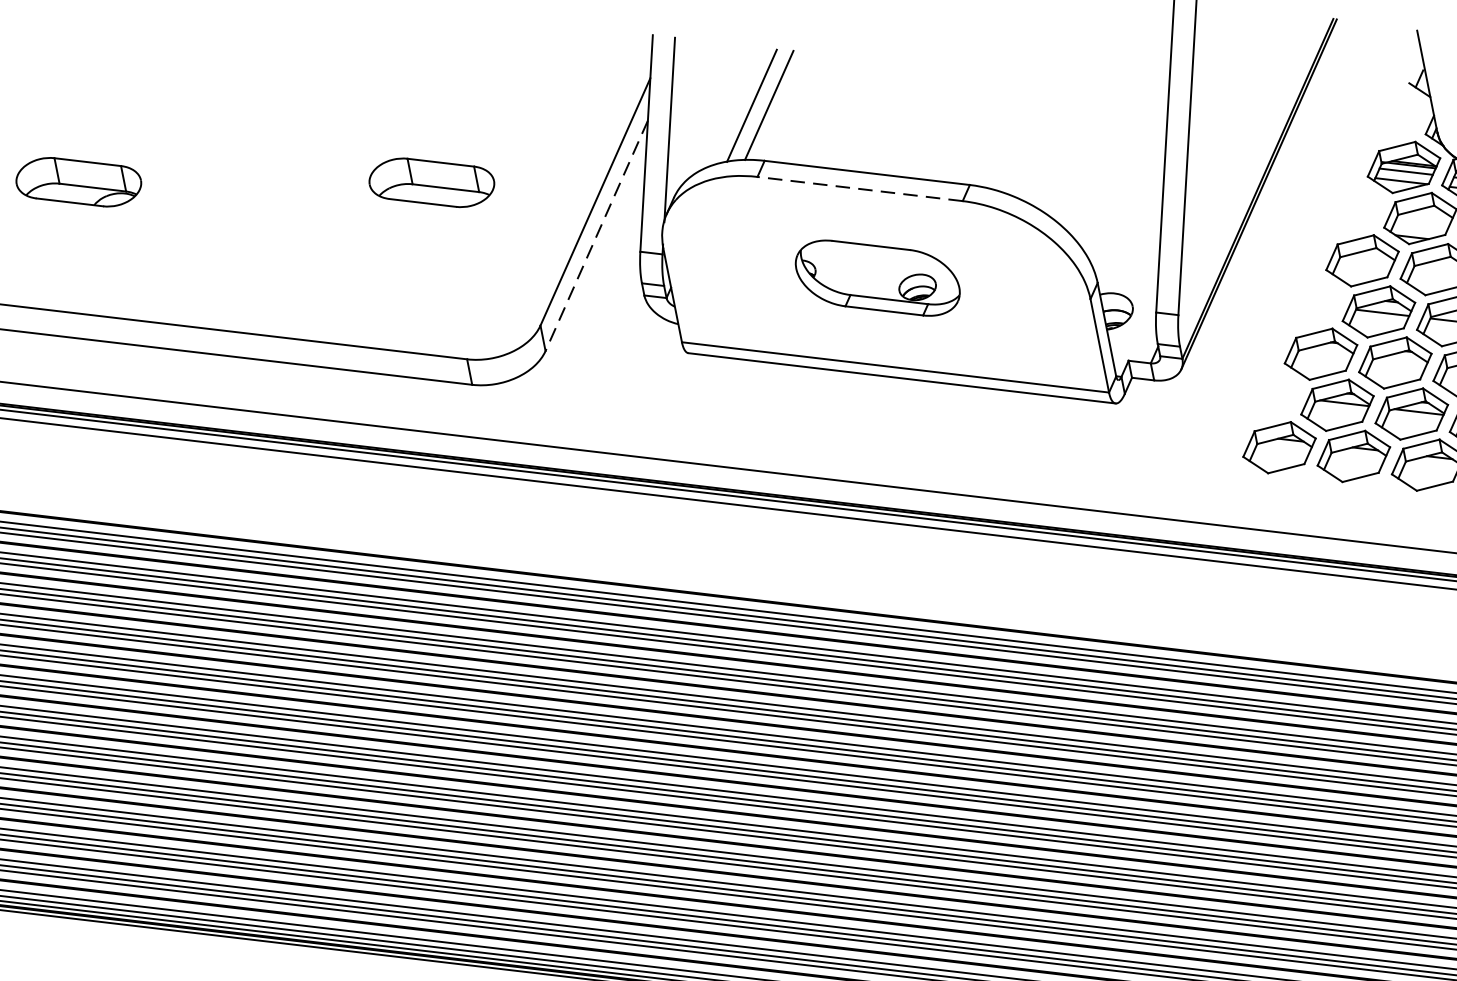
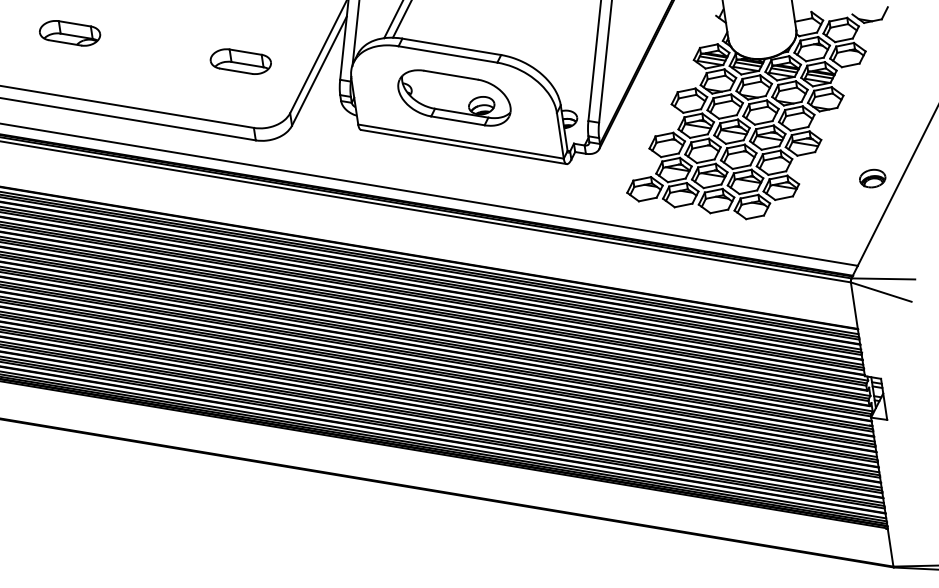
part: (431, 182) -> (240, 61), moved
line: (859, 189) -> (447, 54), dashed -> solid
line: (596, 236) -> (319, 71), dashed -> solid
part: (877, 277) -> (454, 97), size x1.43

